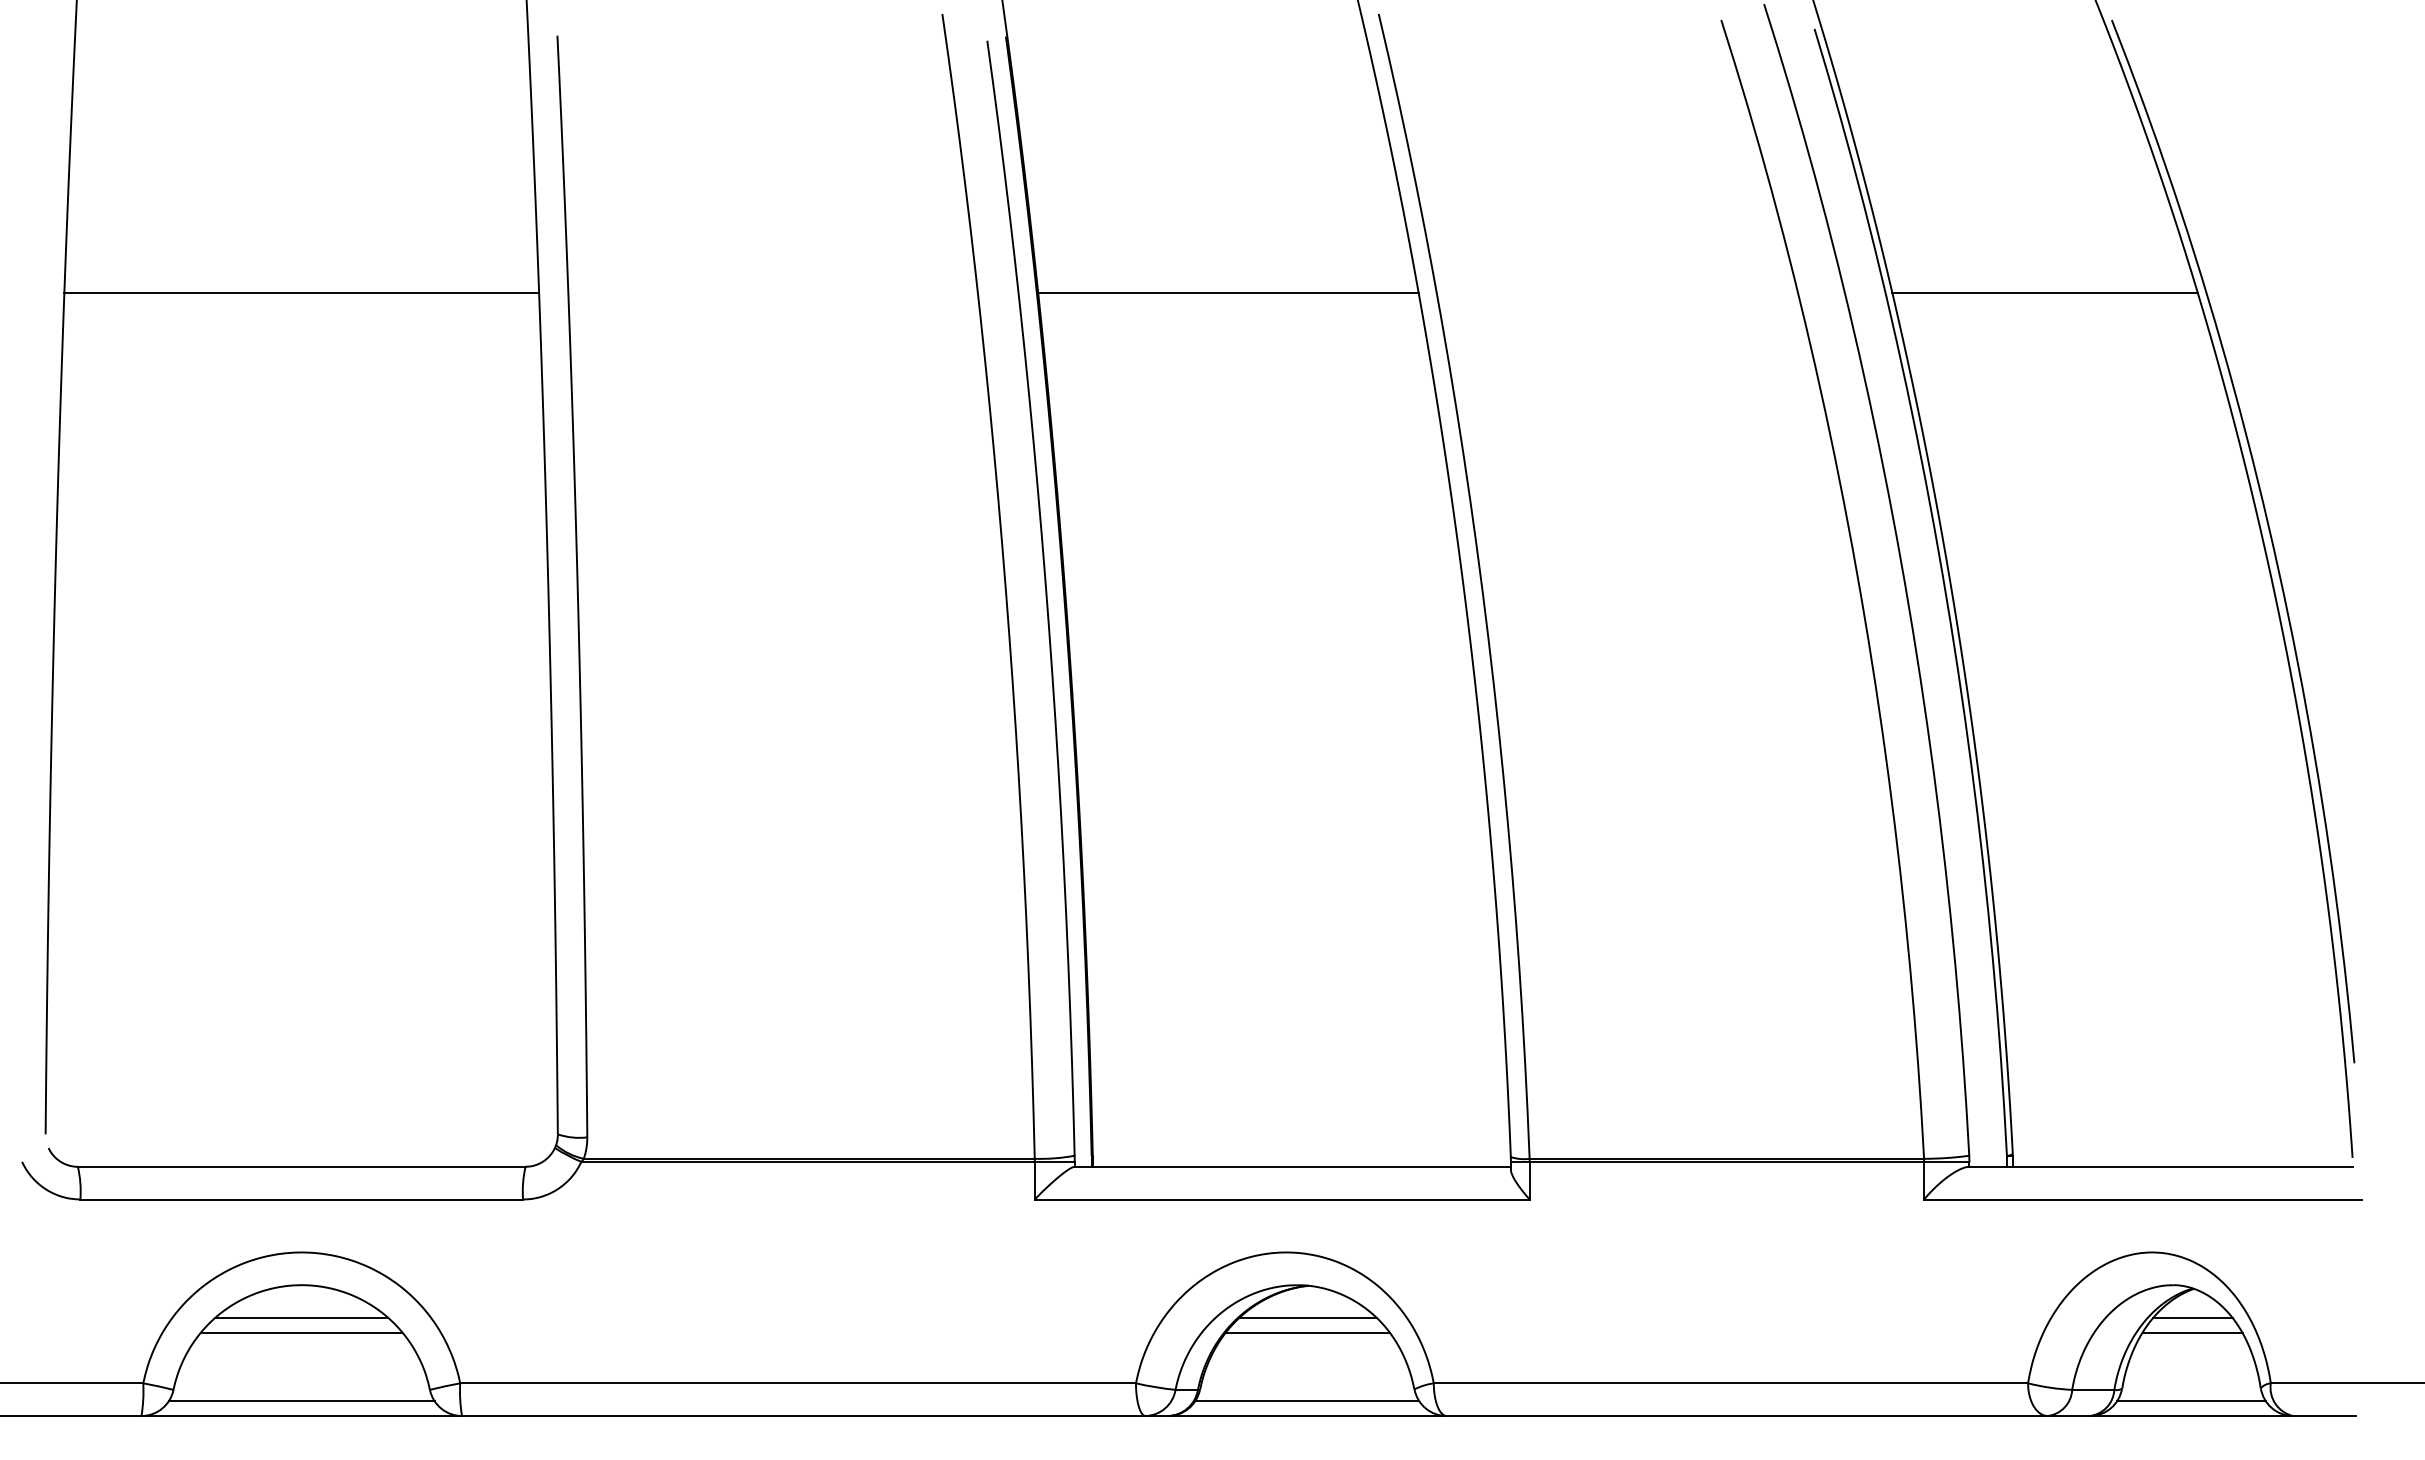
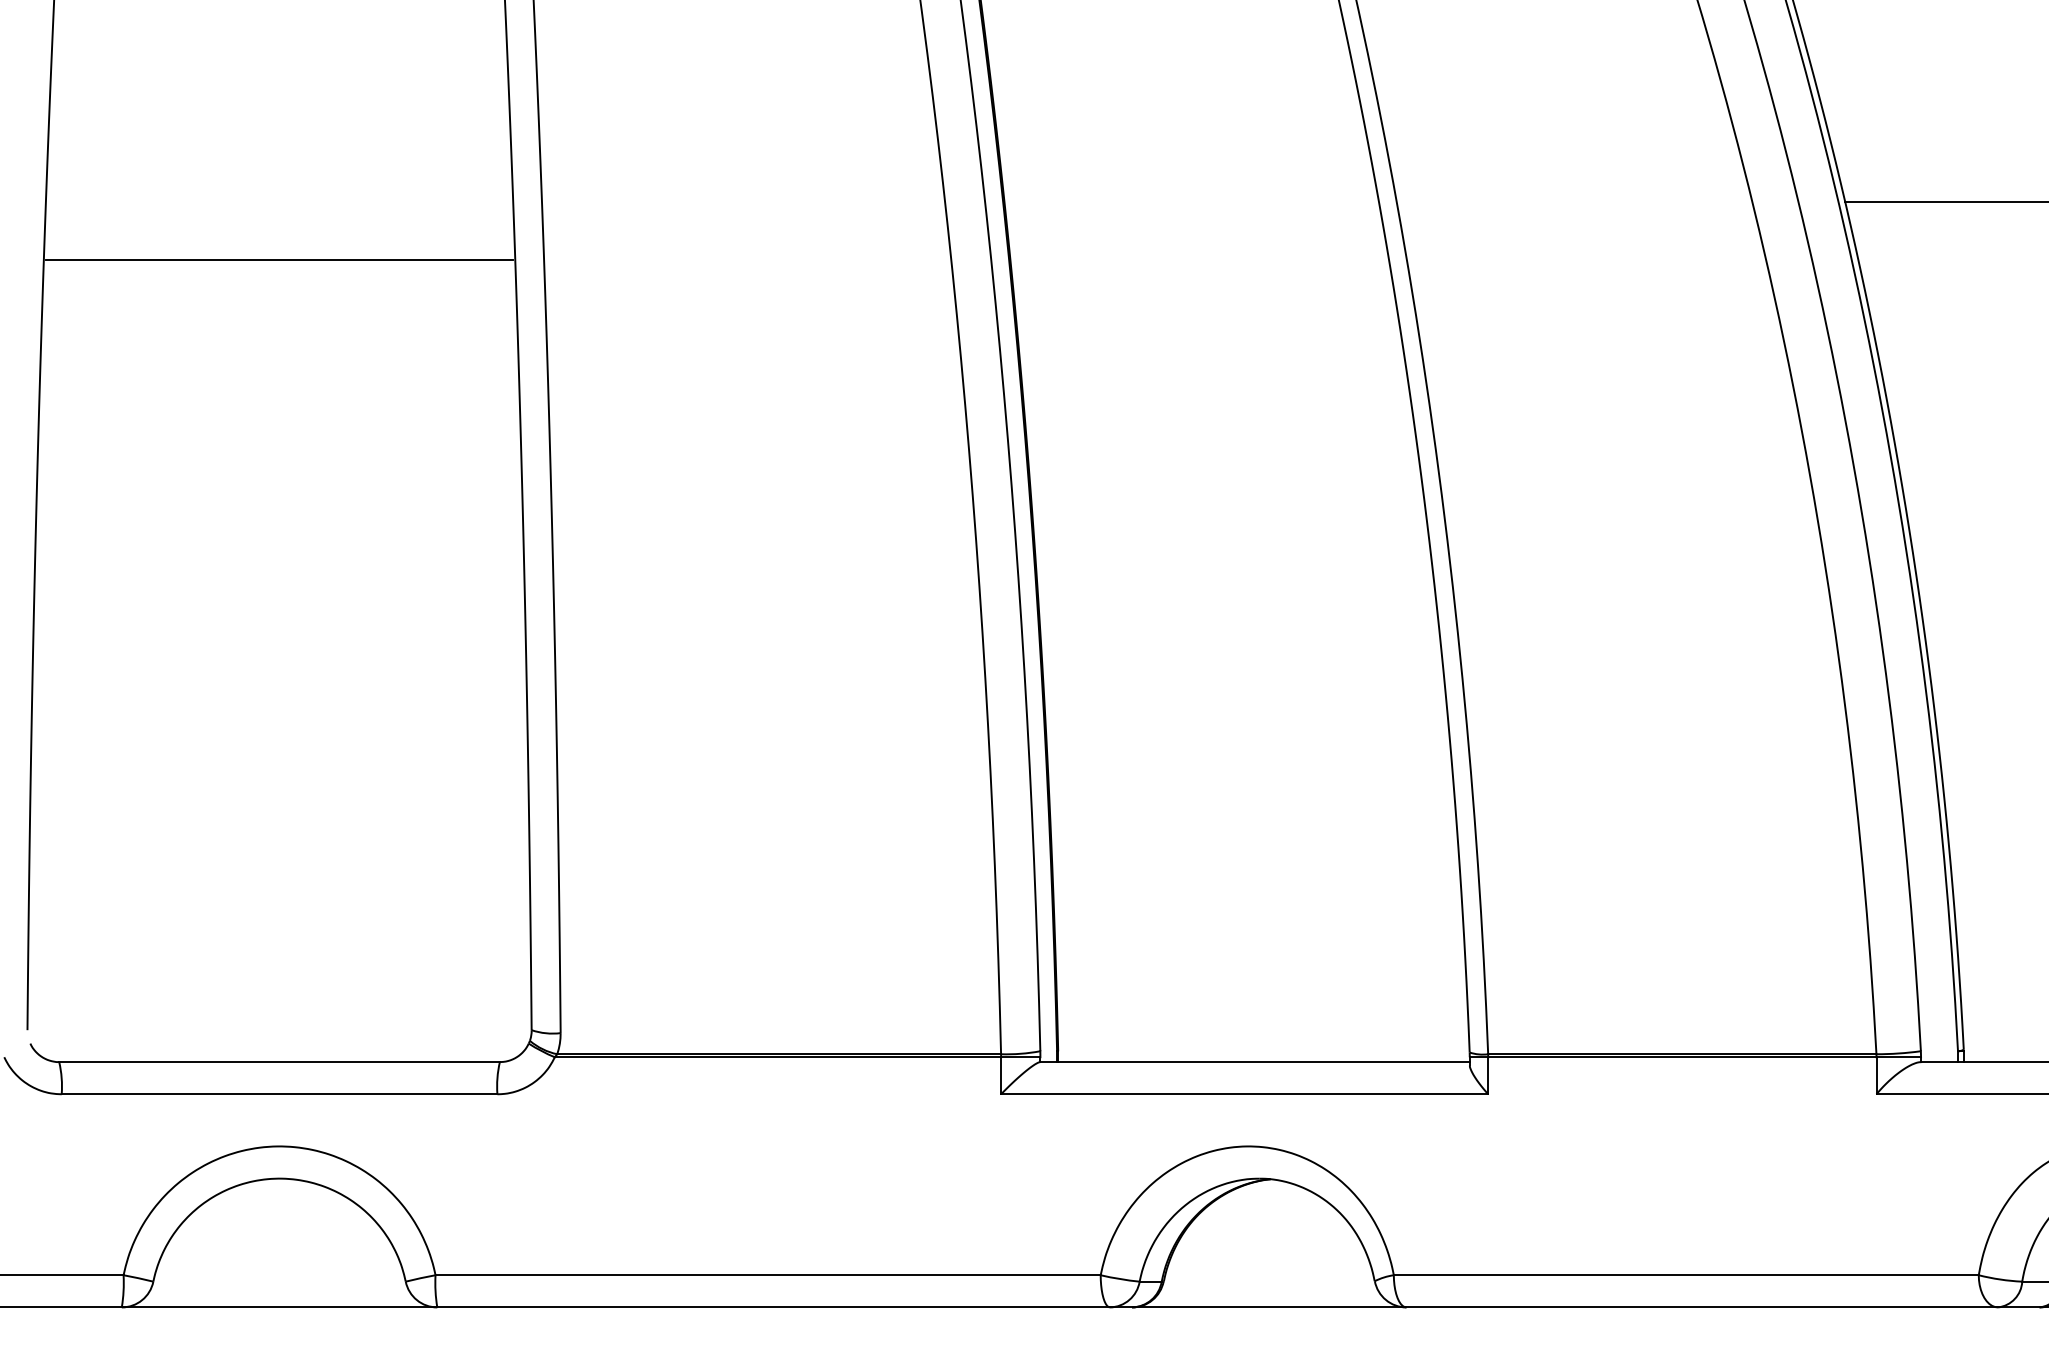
line: (301, 293) -> (279, 260), moved
line: (1228, 293) -> (1191, 202), removed
line: (301, 1317) -> (279, 1210), removed
line: (1307, 1317) -> (1269, 1210), removed
line: (301, 1332) -> (279, 1225), removed
line: (1307, 1332) -> (1269, 1225), removed
line: (301, 1401) -> (279, 1293), removed
line: (1307, 1401) -> (1269, 1293), removed

